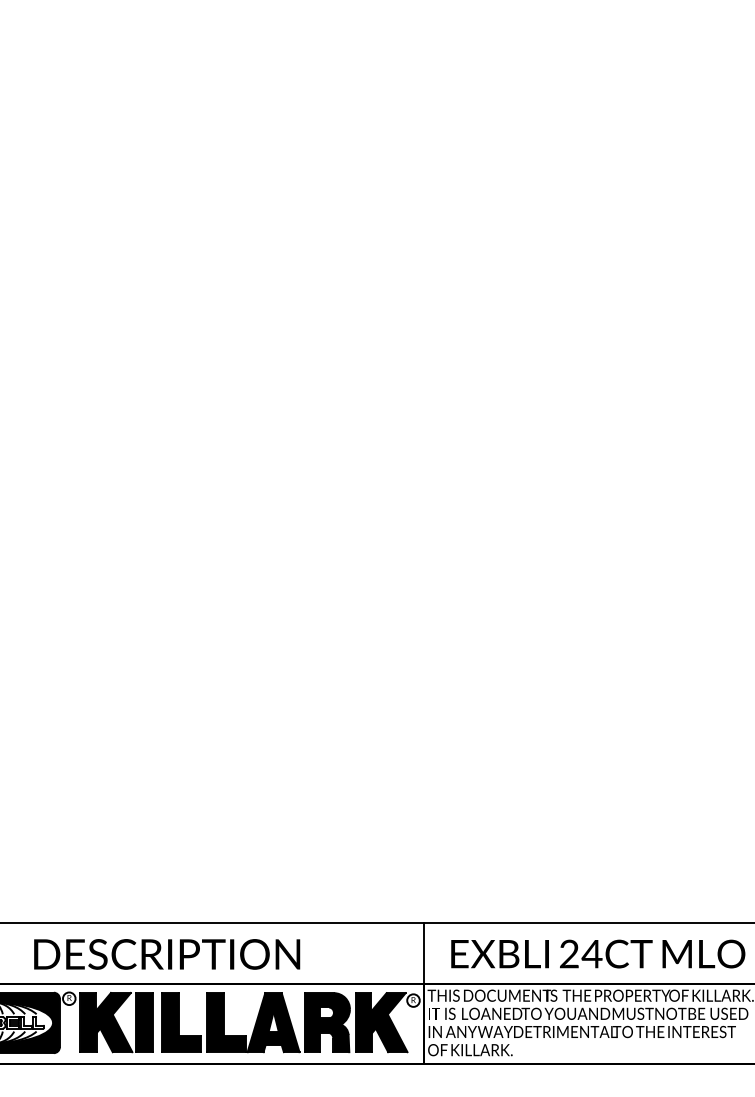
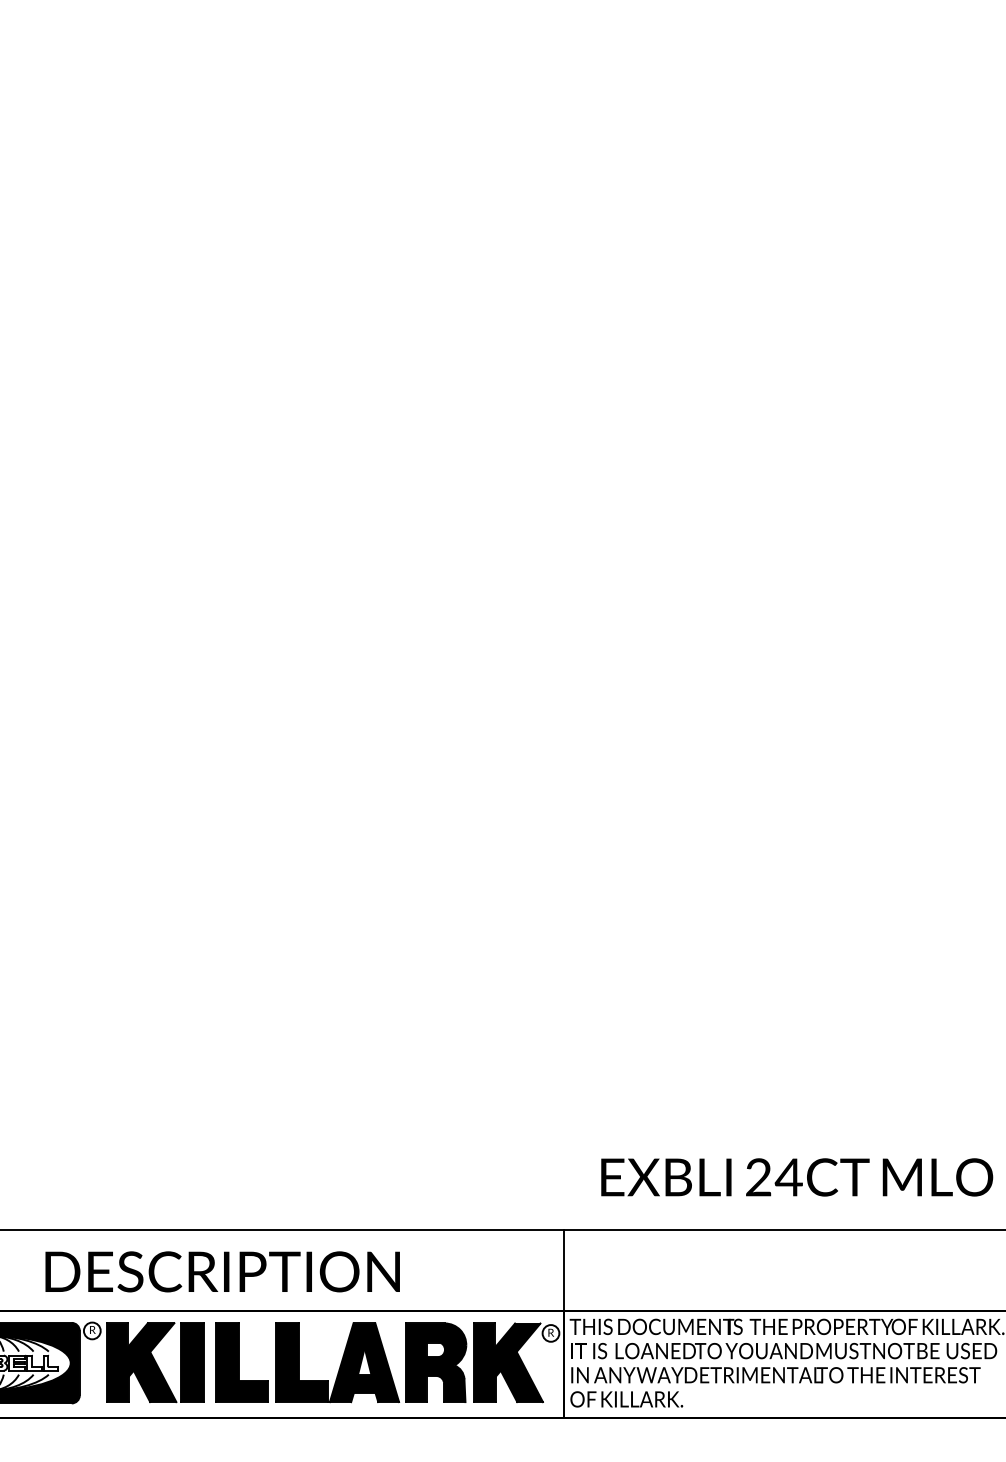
text: (598, 954) -> (797, 1177), moved

